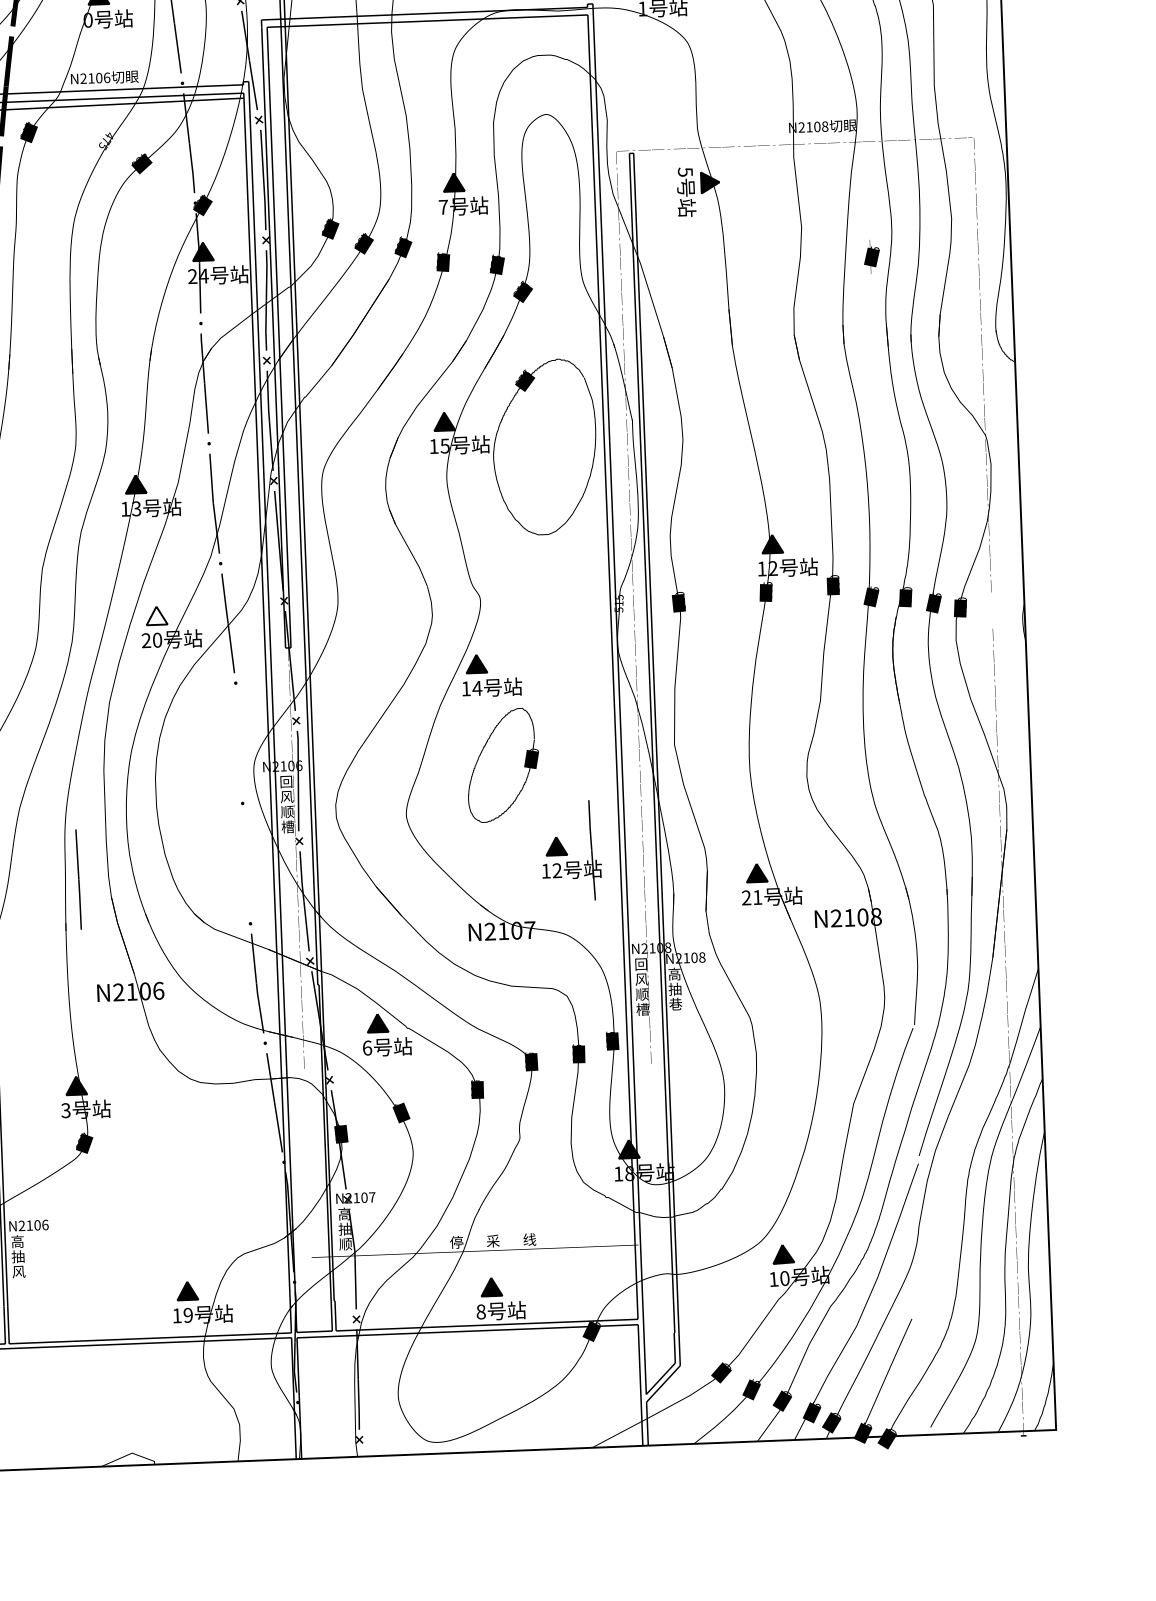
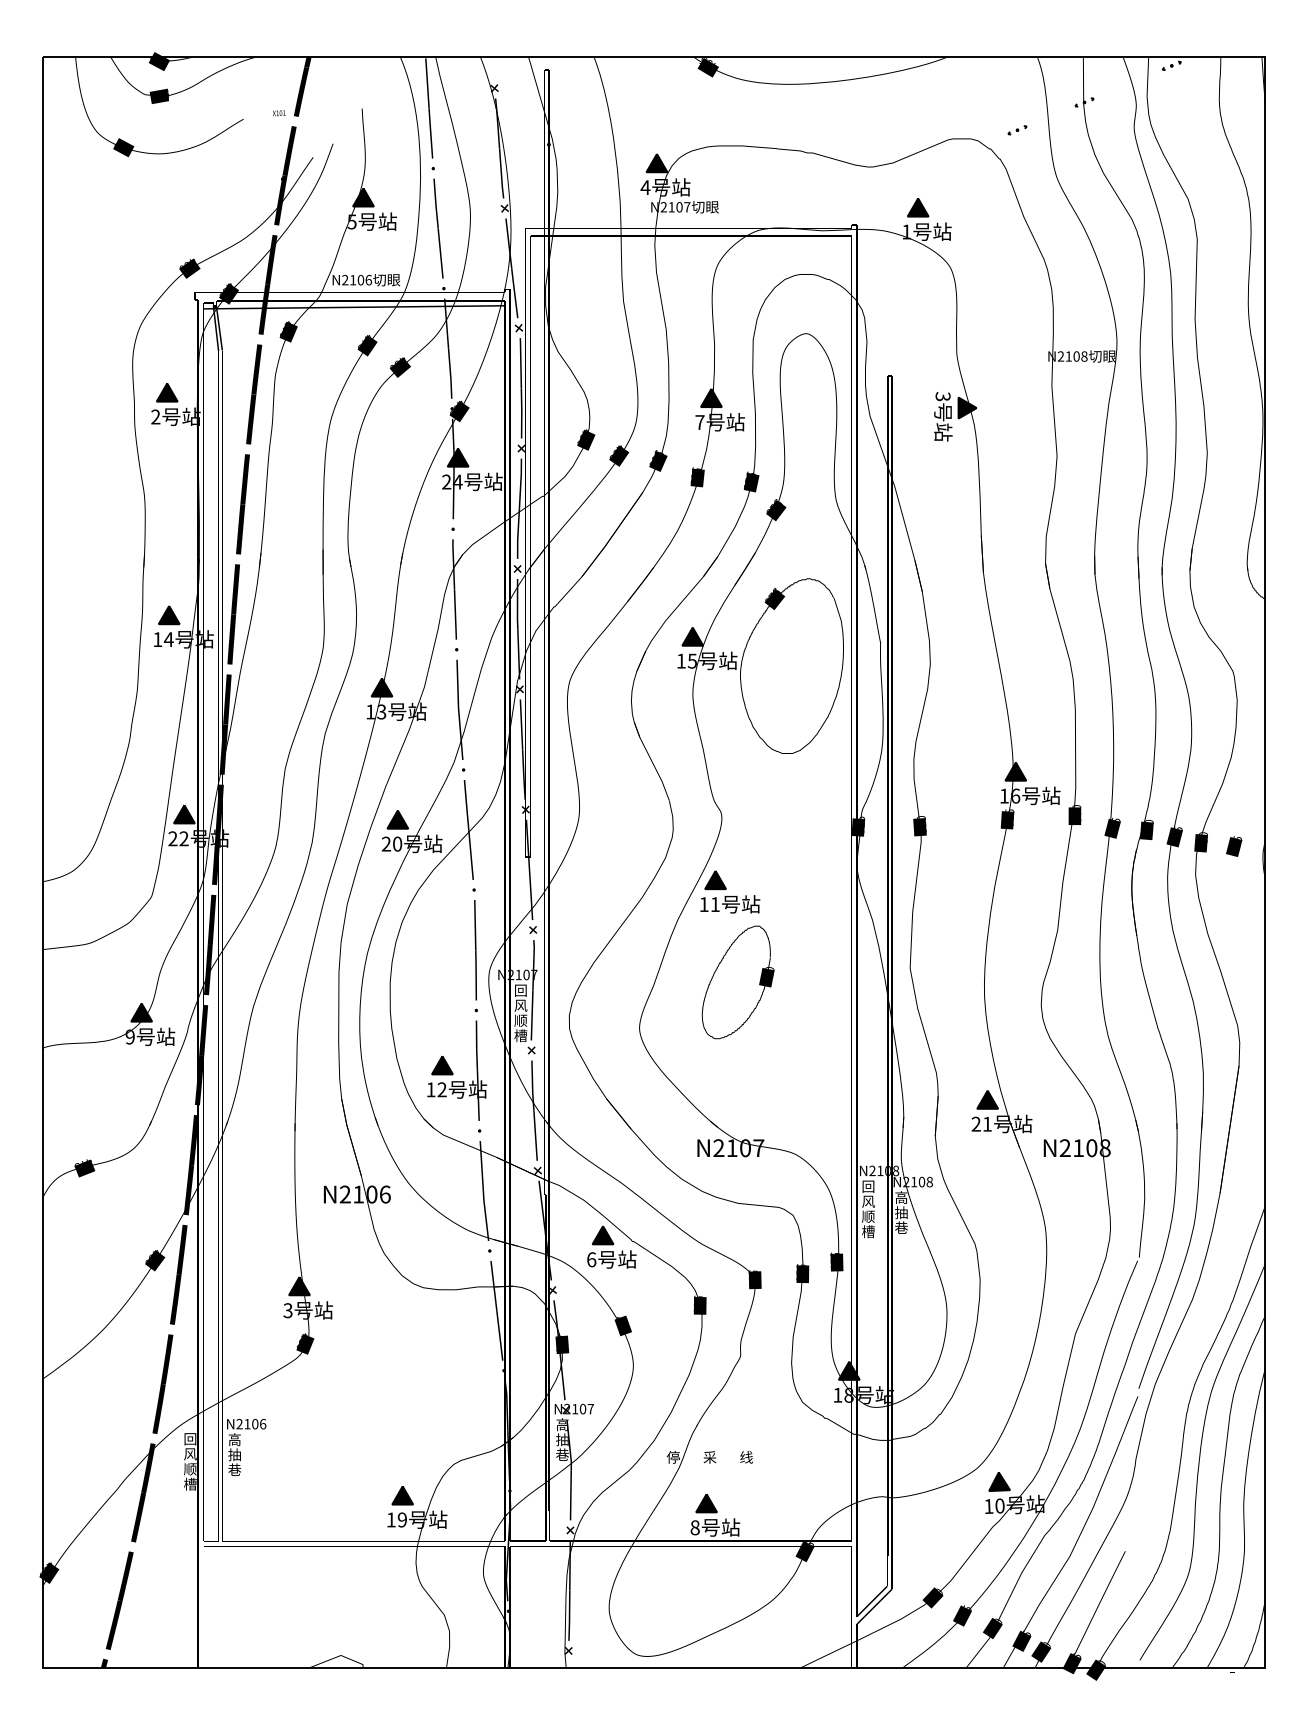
text: (87, 19) -> (351, 221), 0 -> 5
fill: (108, 143) -> (367, 345), added
text: (685, 171) -> (943, 396), 5 -> 3
text: (872, 256) -> (1234, 846), moved
text: (773, 567) -> (1015, 795), 12 -> 16
fill: (617, 605) -> (858, 827), added
fill: (156, 615) -> (397, 819), added
text: (477, 688) -> (715, 904), 14 -> 11
text: (299, 765) -> (534, 974), N2106 -> N2107
part: (571, 850) -> (457, 1070), moved
line: (78, 879) -> (475, 950), moved
text: (345, 1243) -> (562, 1454), 顺 -> 巷
text: (18, 1271) -> (234, 1469), 风 -> 巷

